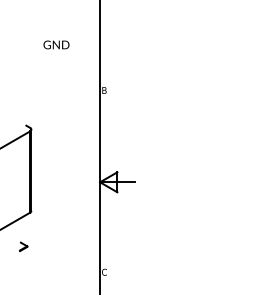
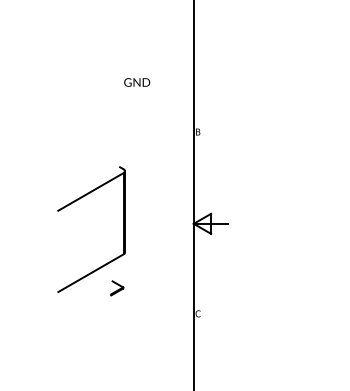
text: (56, 44) -> (137, 82), moved
part: (23, 246) -> (117, 288), size x1.67

